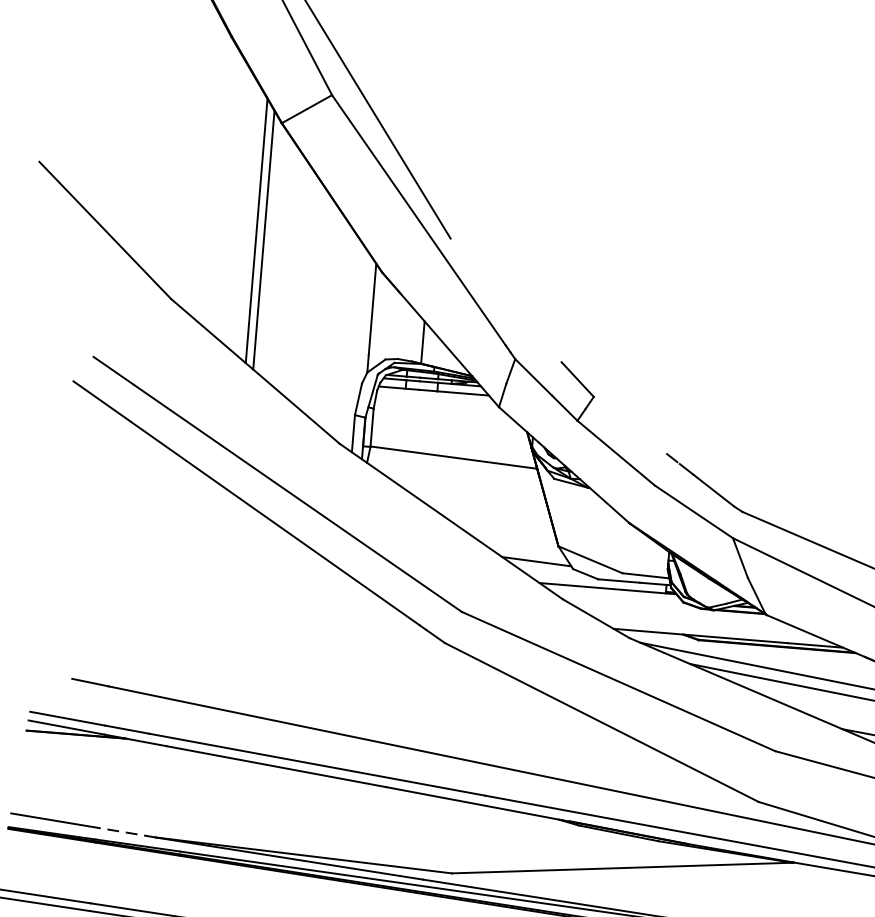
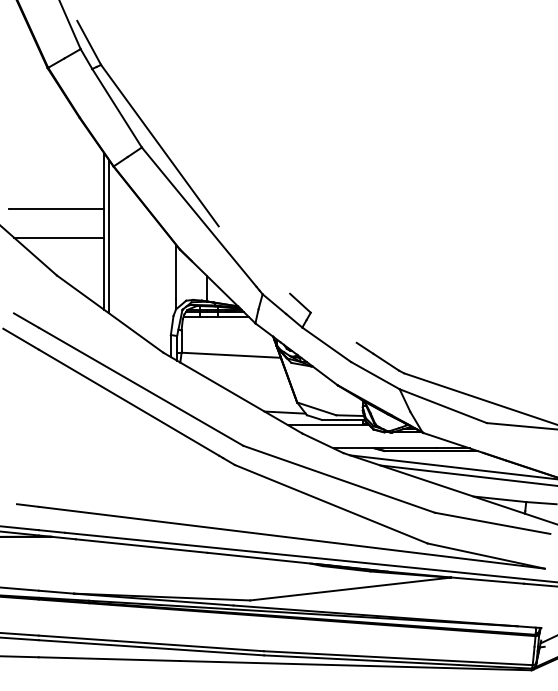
line: (177, 187) -> (55, 209), added
line: (179, 235) -> (58, 237), added
line: (126, 833) -> (56, 592), dashed -> solid

